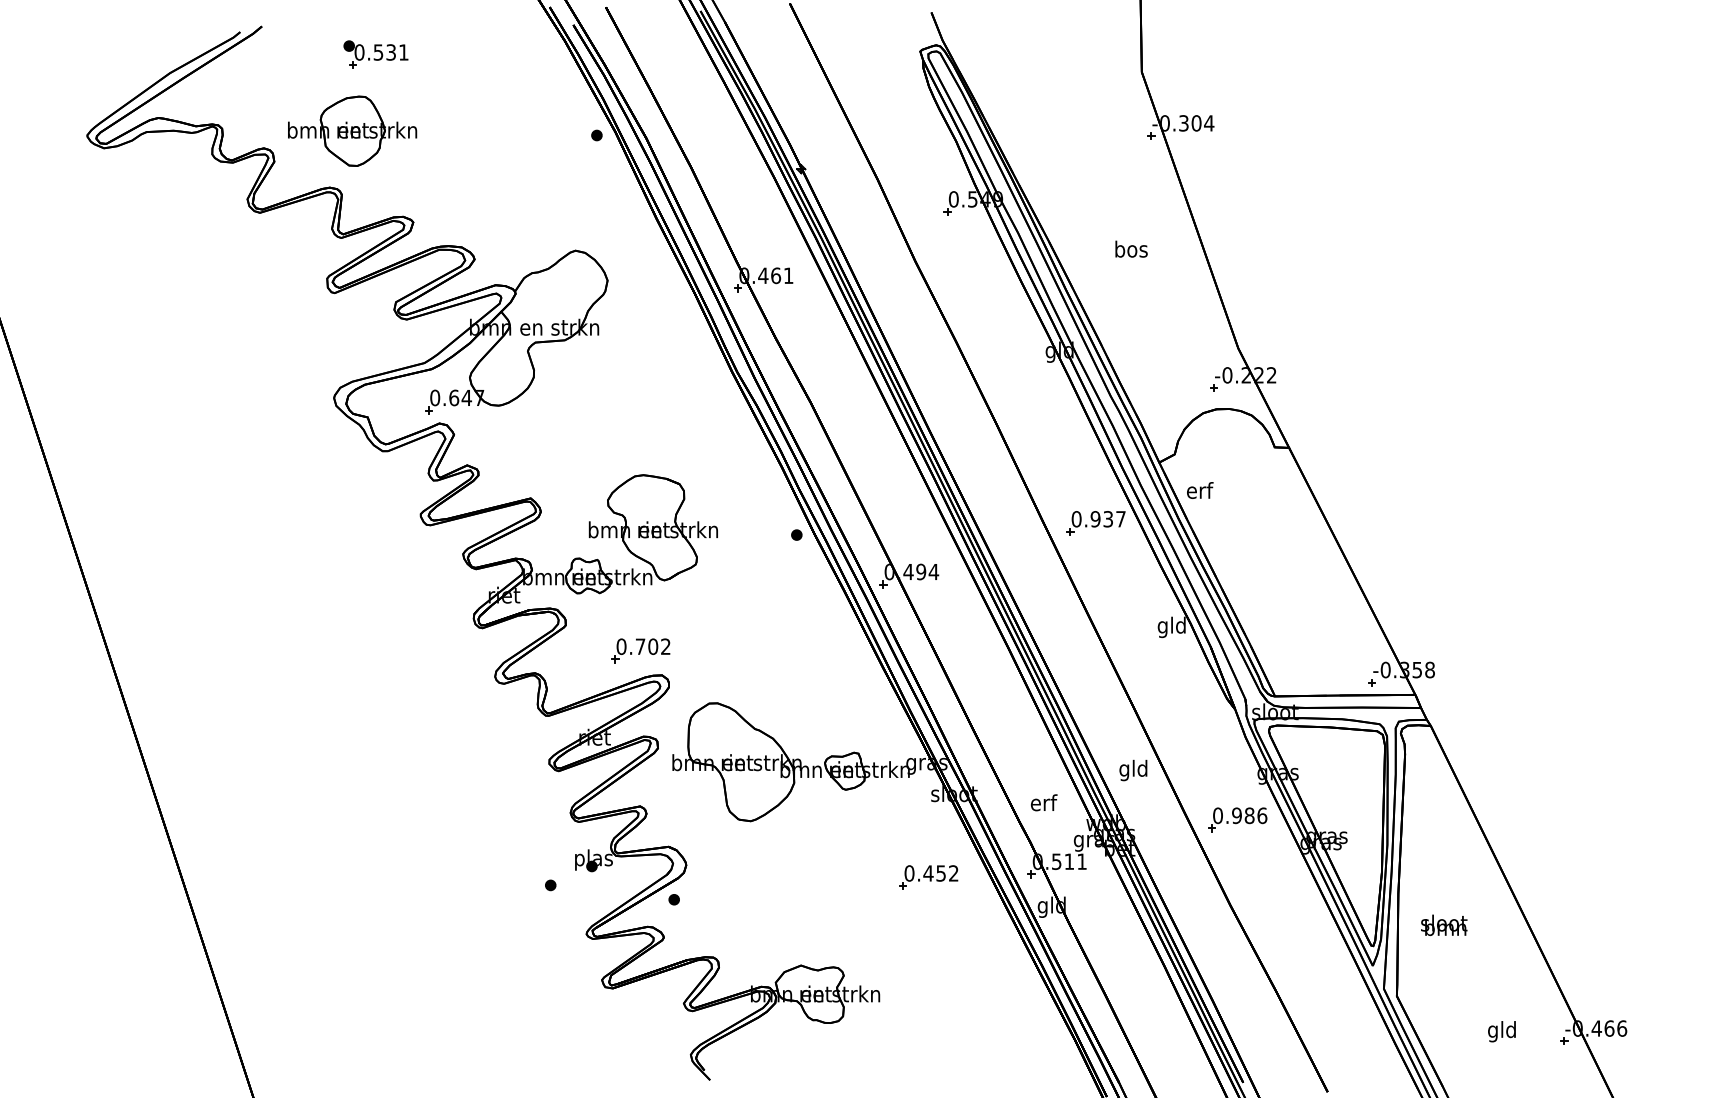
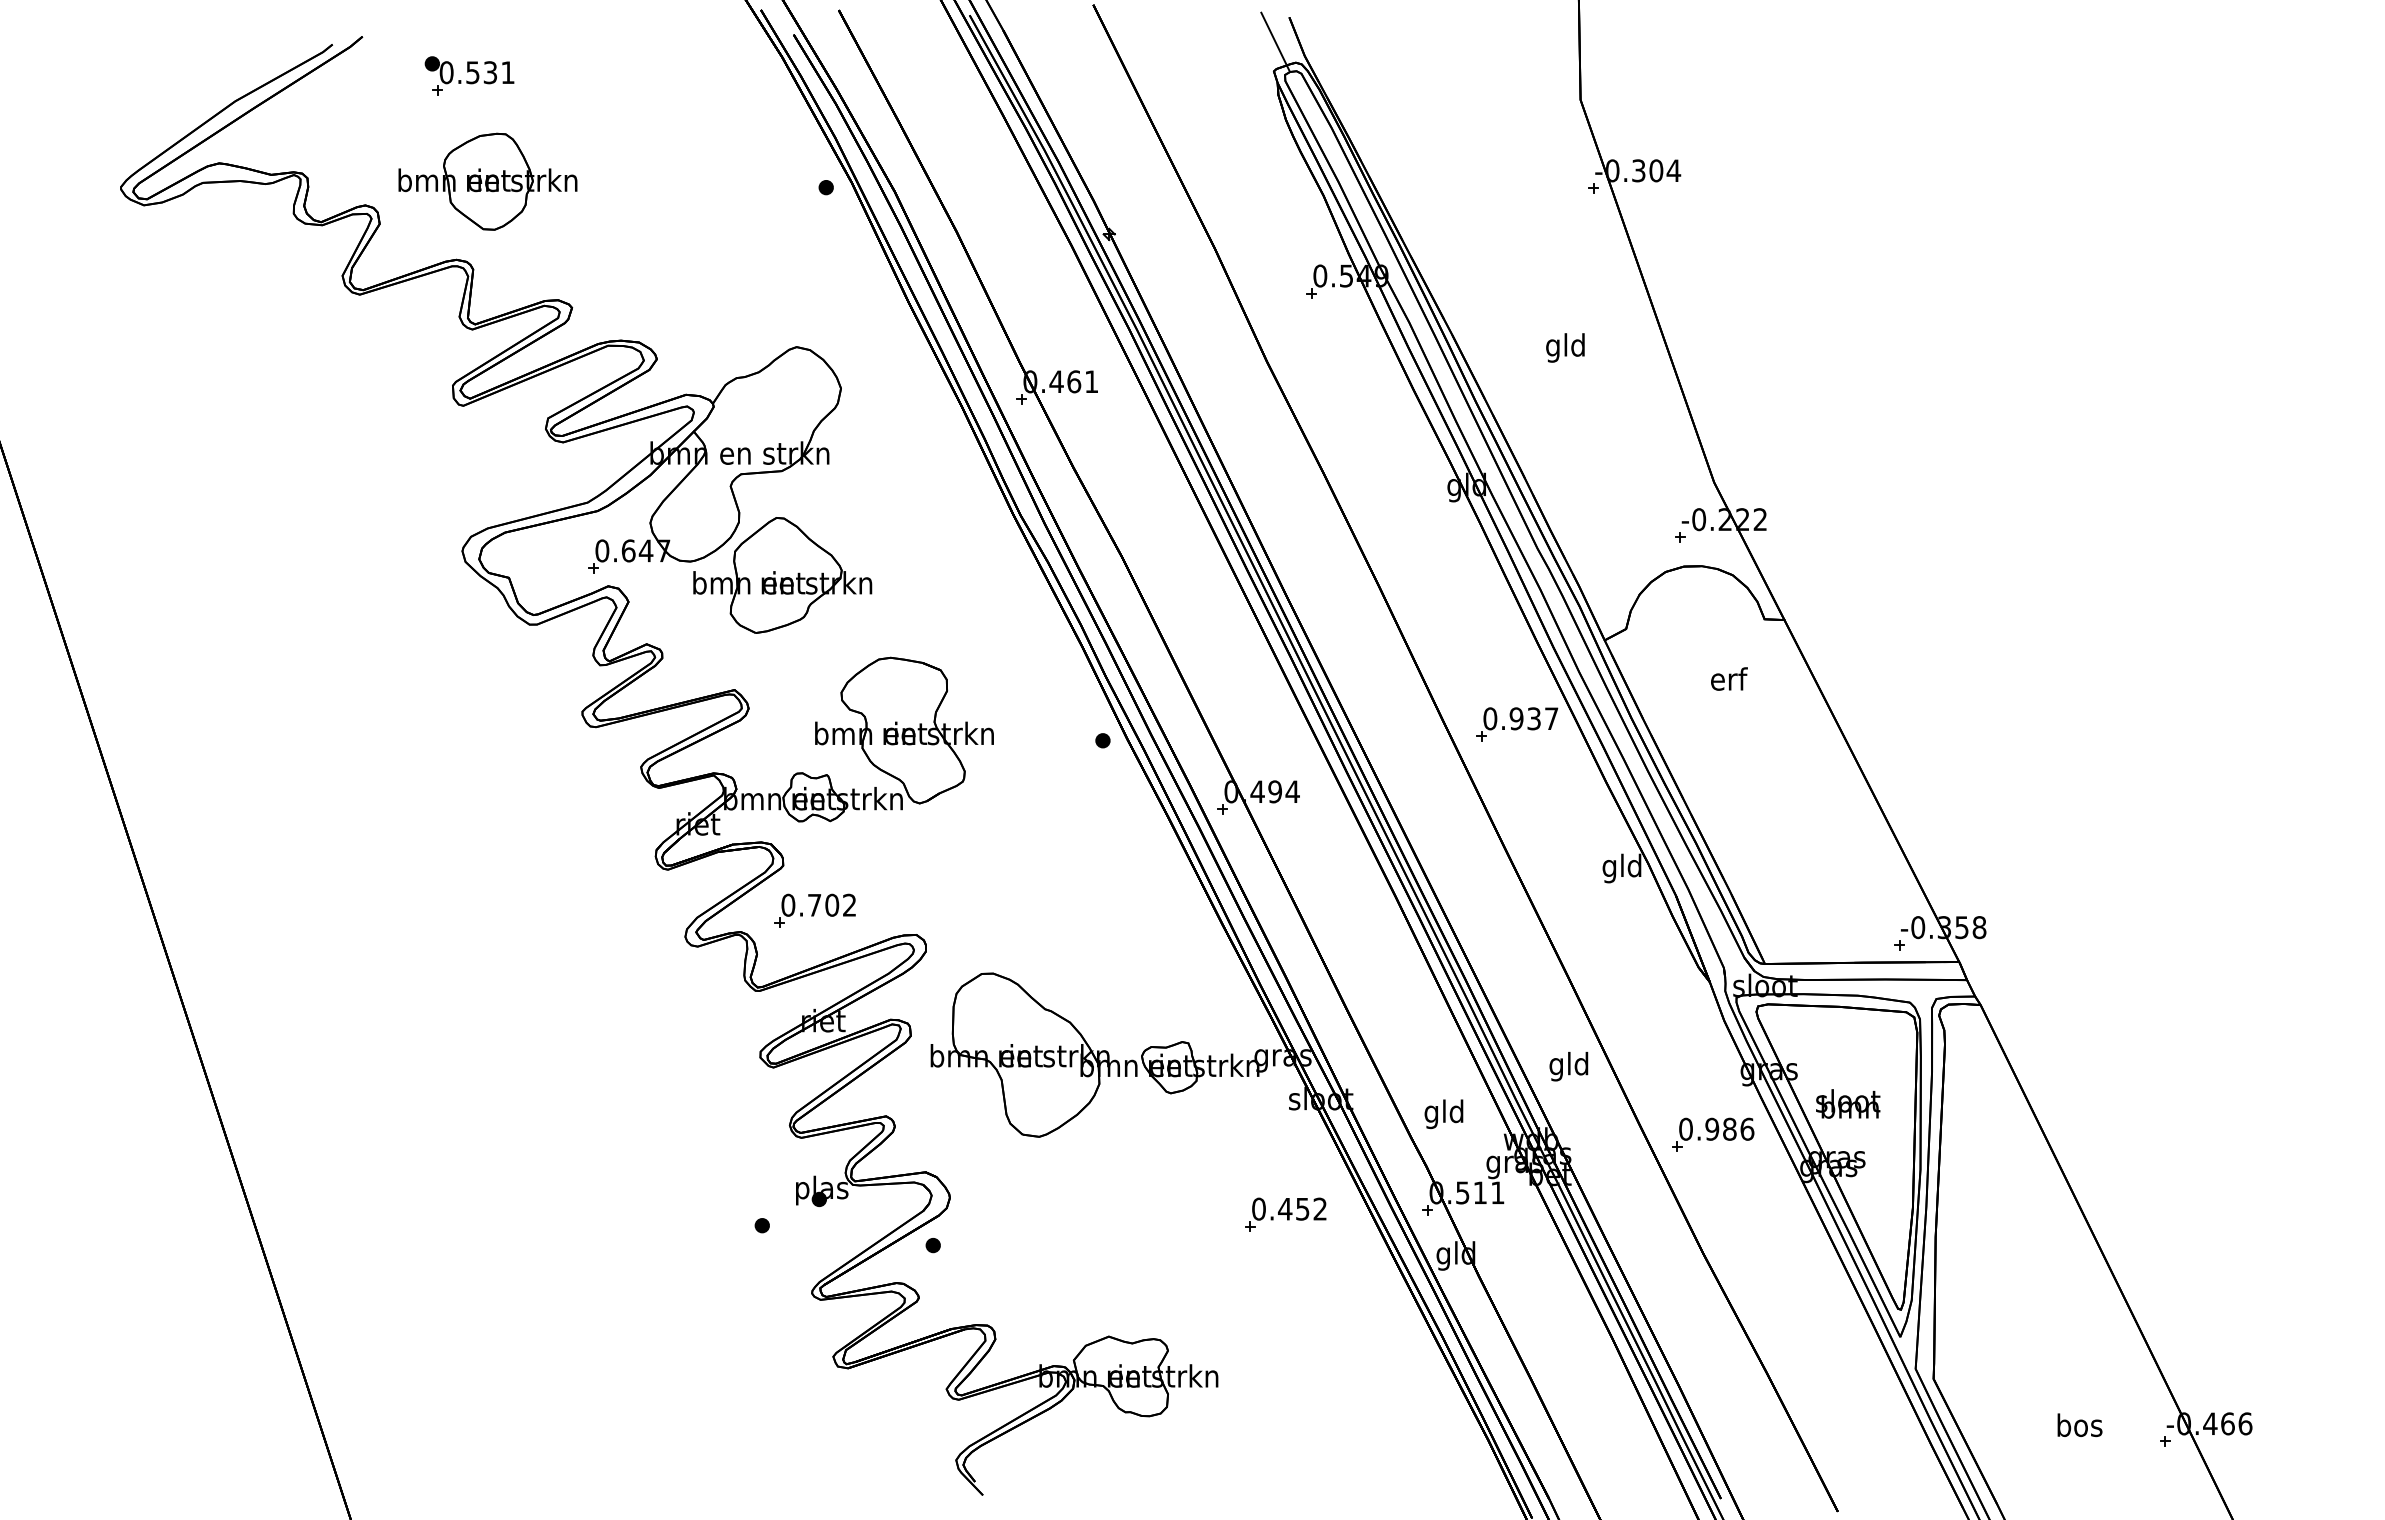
line: (921, 30) -> (1275, 42), added
part: (376, 54) -> (469, 75), moved
text: (1131, 251) -> (1566, 347), bos -> gld
part: (565, 415) -> (782, 575), added
text: (1200, 490) -> (1729, 678), moved
part: (640, 650) -> (814, 910), moved
text: (1042, 805) -> (1443, 1114), erf -> gld
text: (1444, 925) -> (1848, 1103), moved
text: (1502, 1031) -> (2079, 1427), gld -> bos

